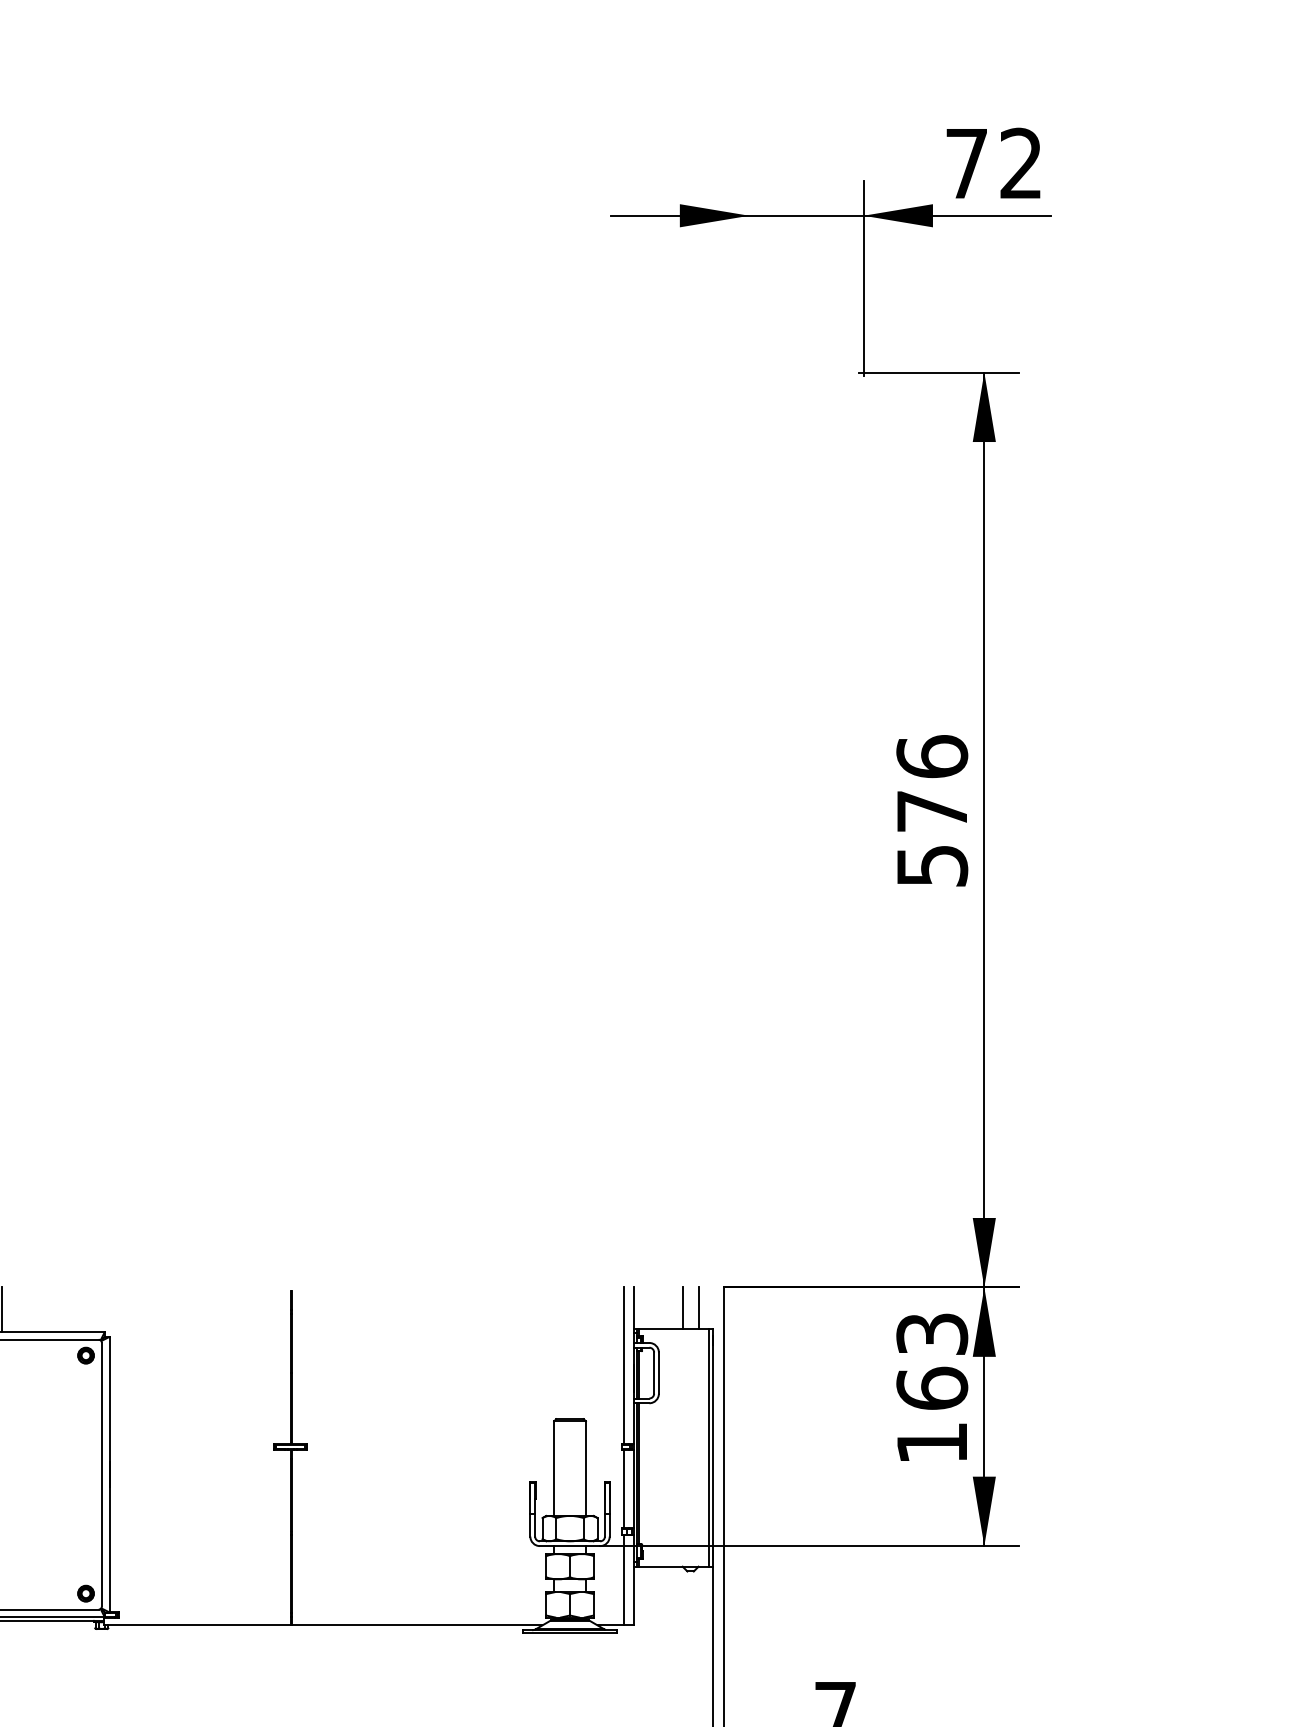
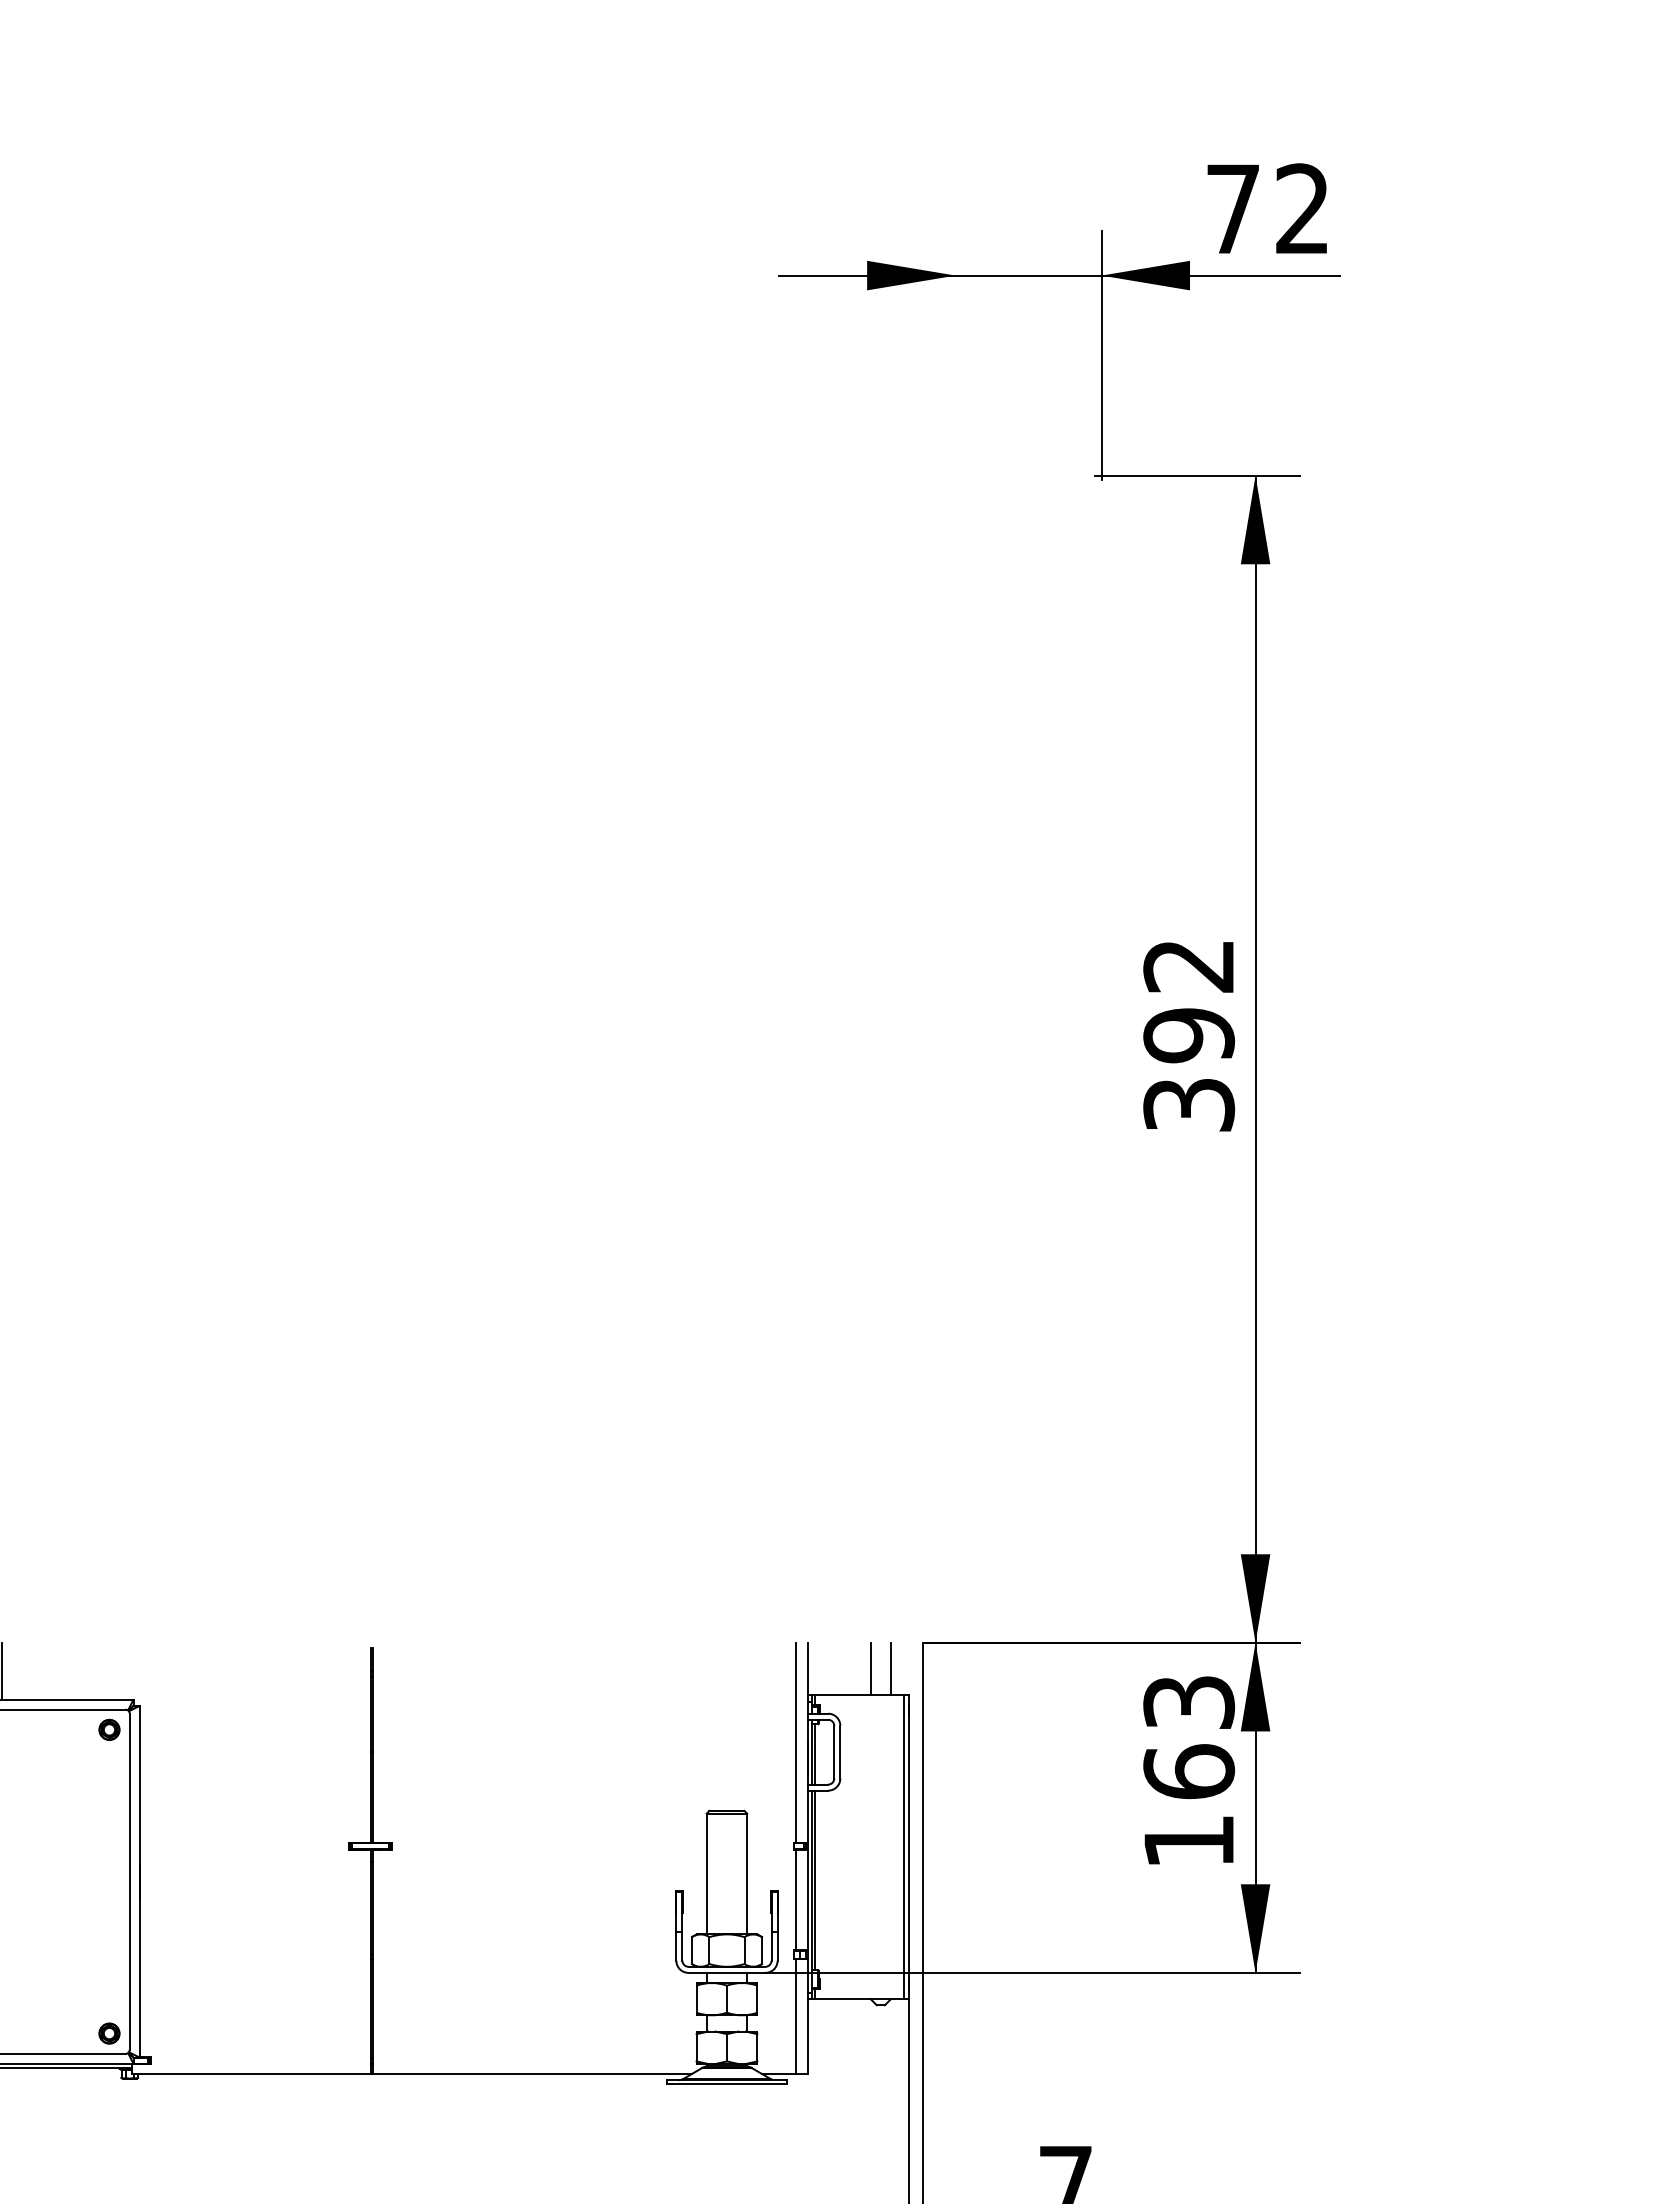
text: (932, 810) -> (1189, 1034), 576 -> 392

